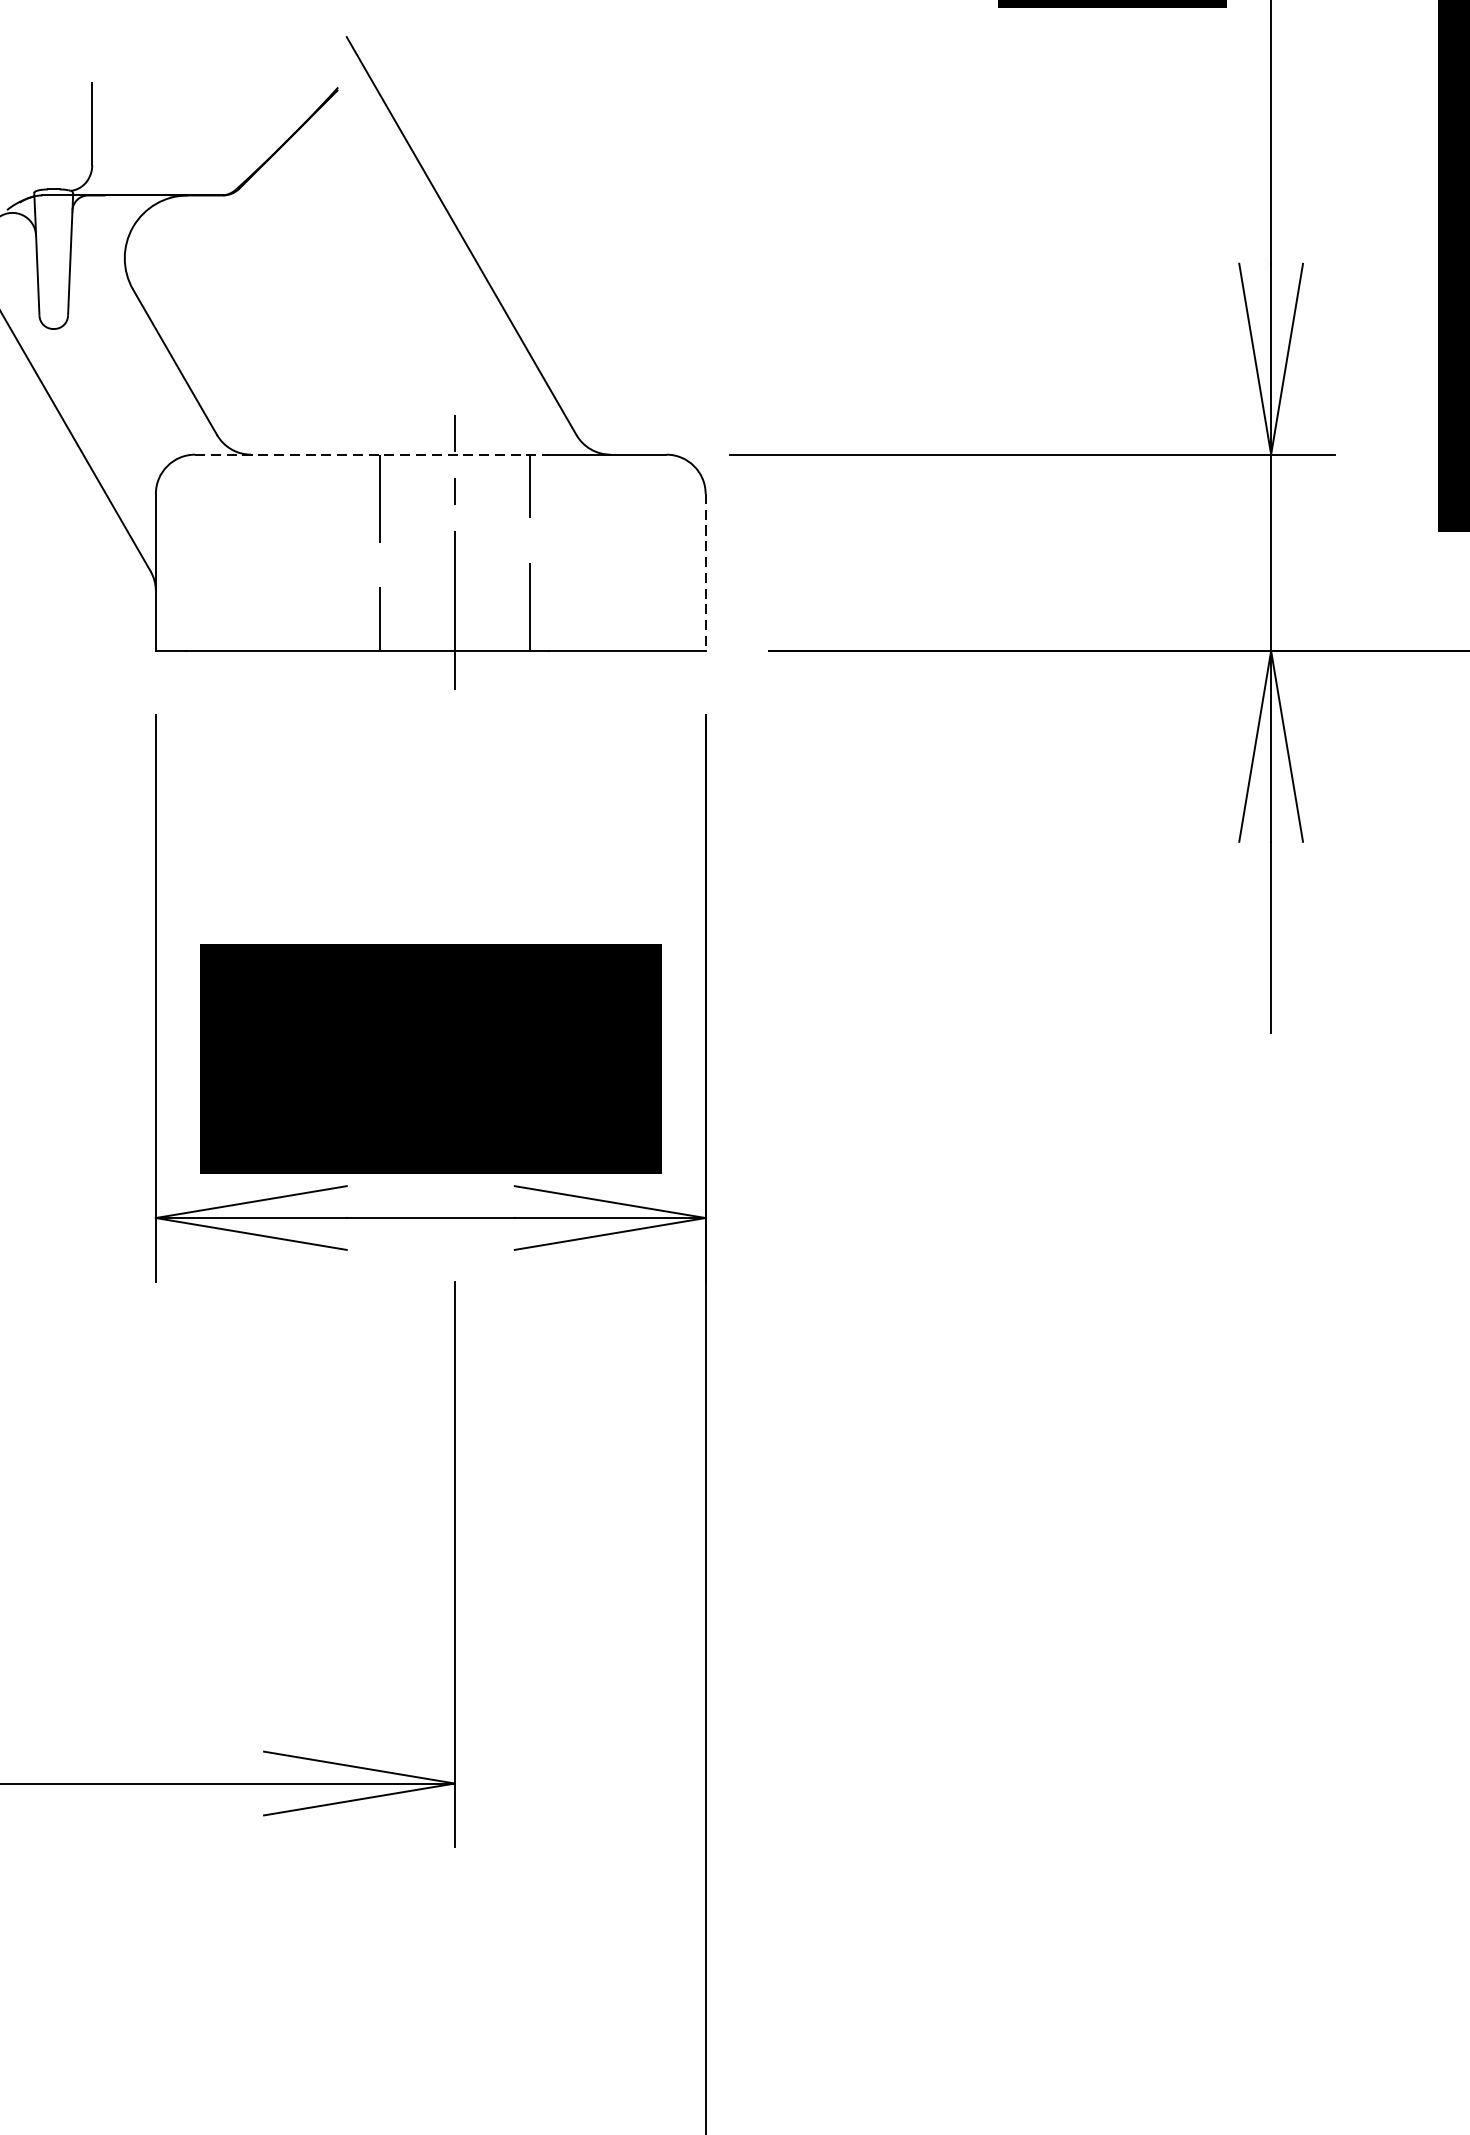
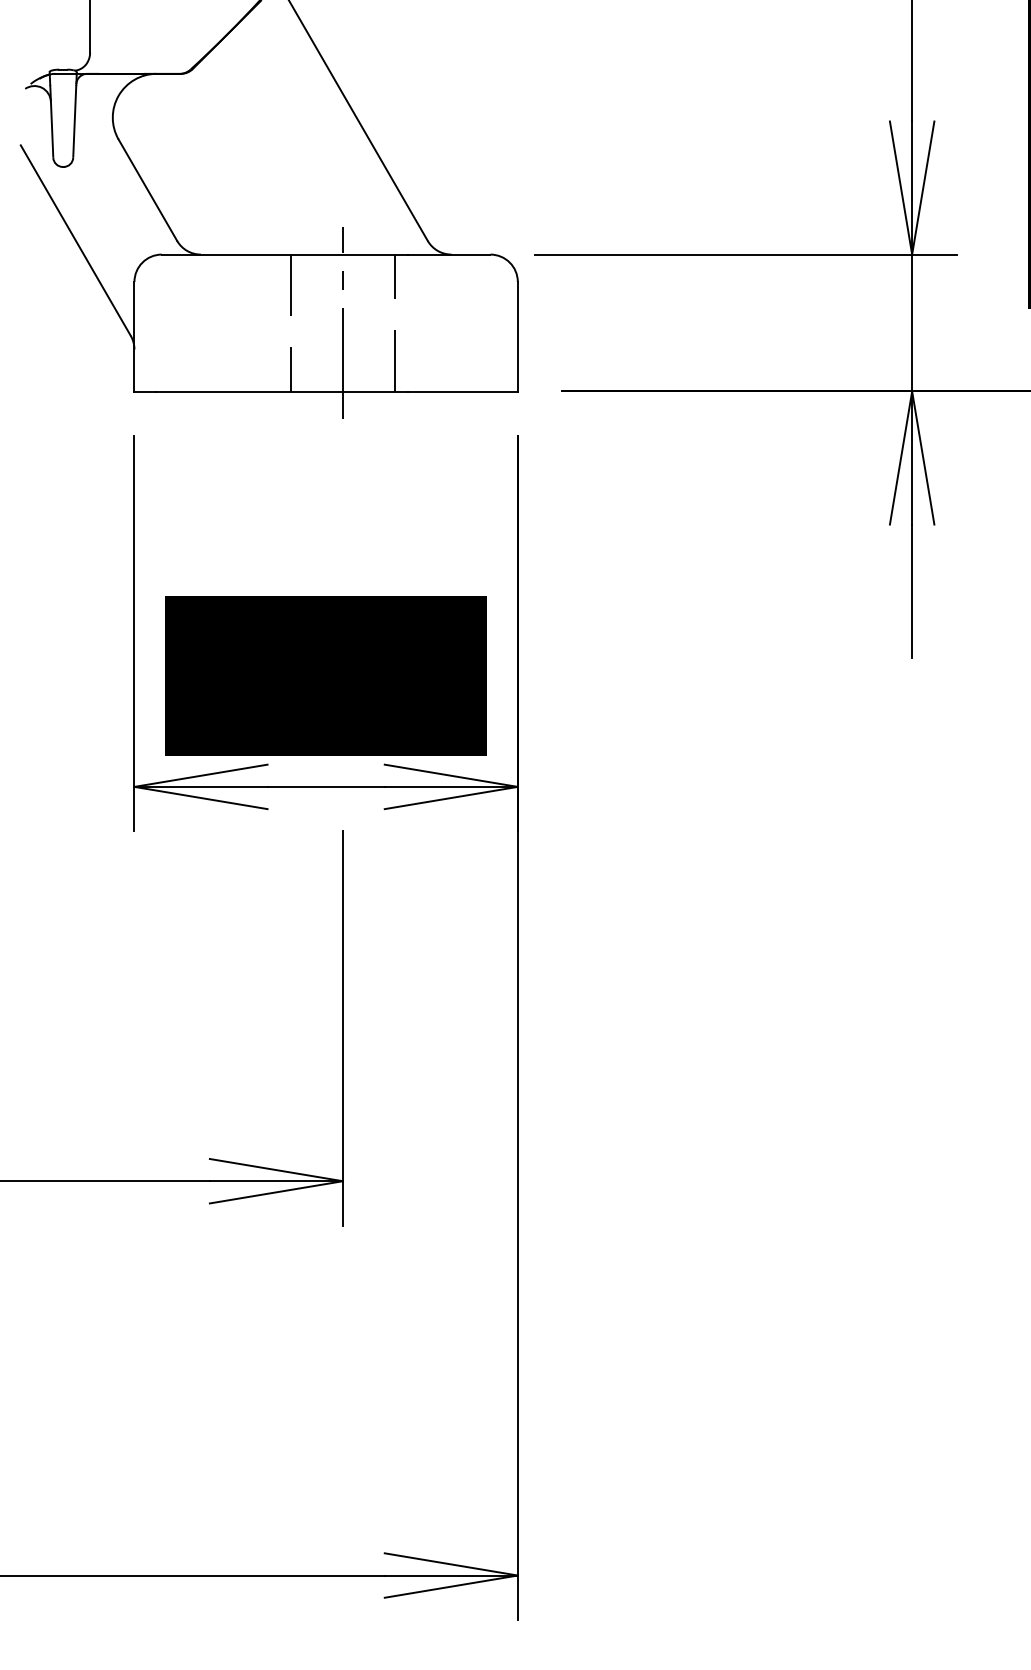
line: (372, 454) -> (285, 254), dashed -> solid
line: (705, 572) -> (517, 336), dashed -> solid

